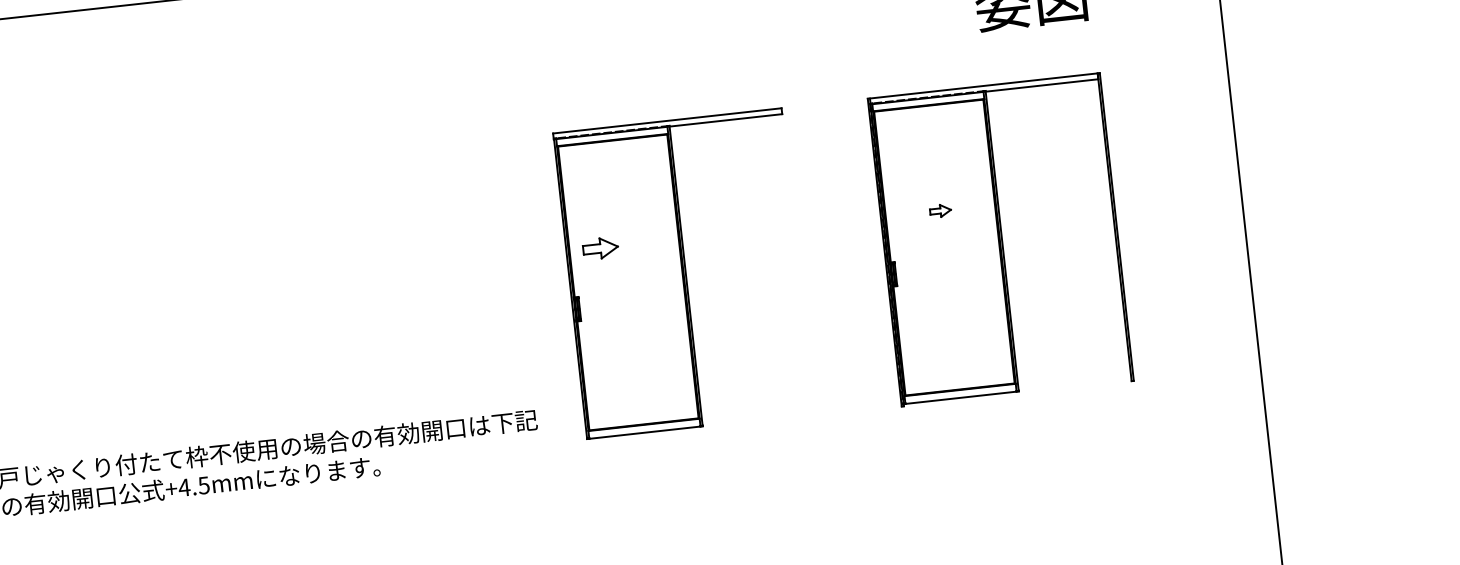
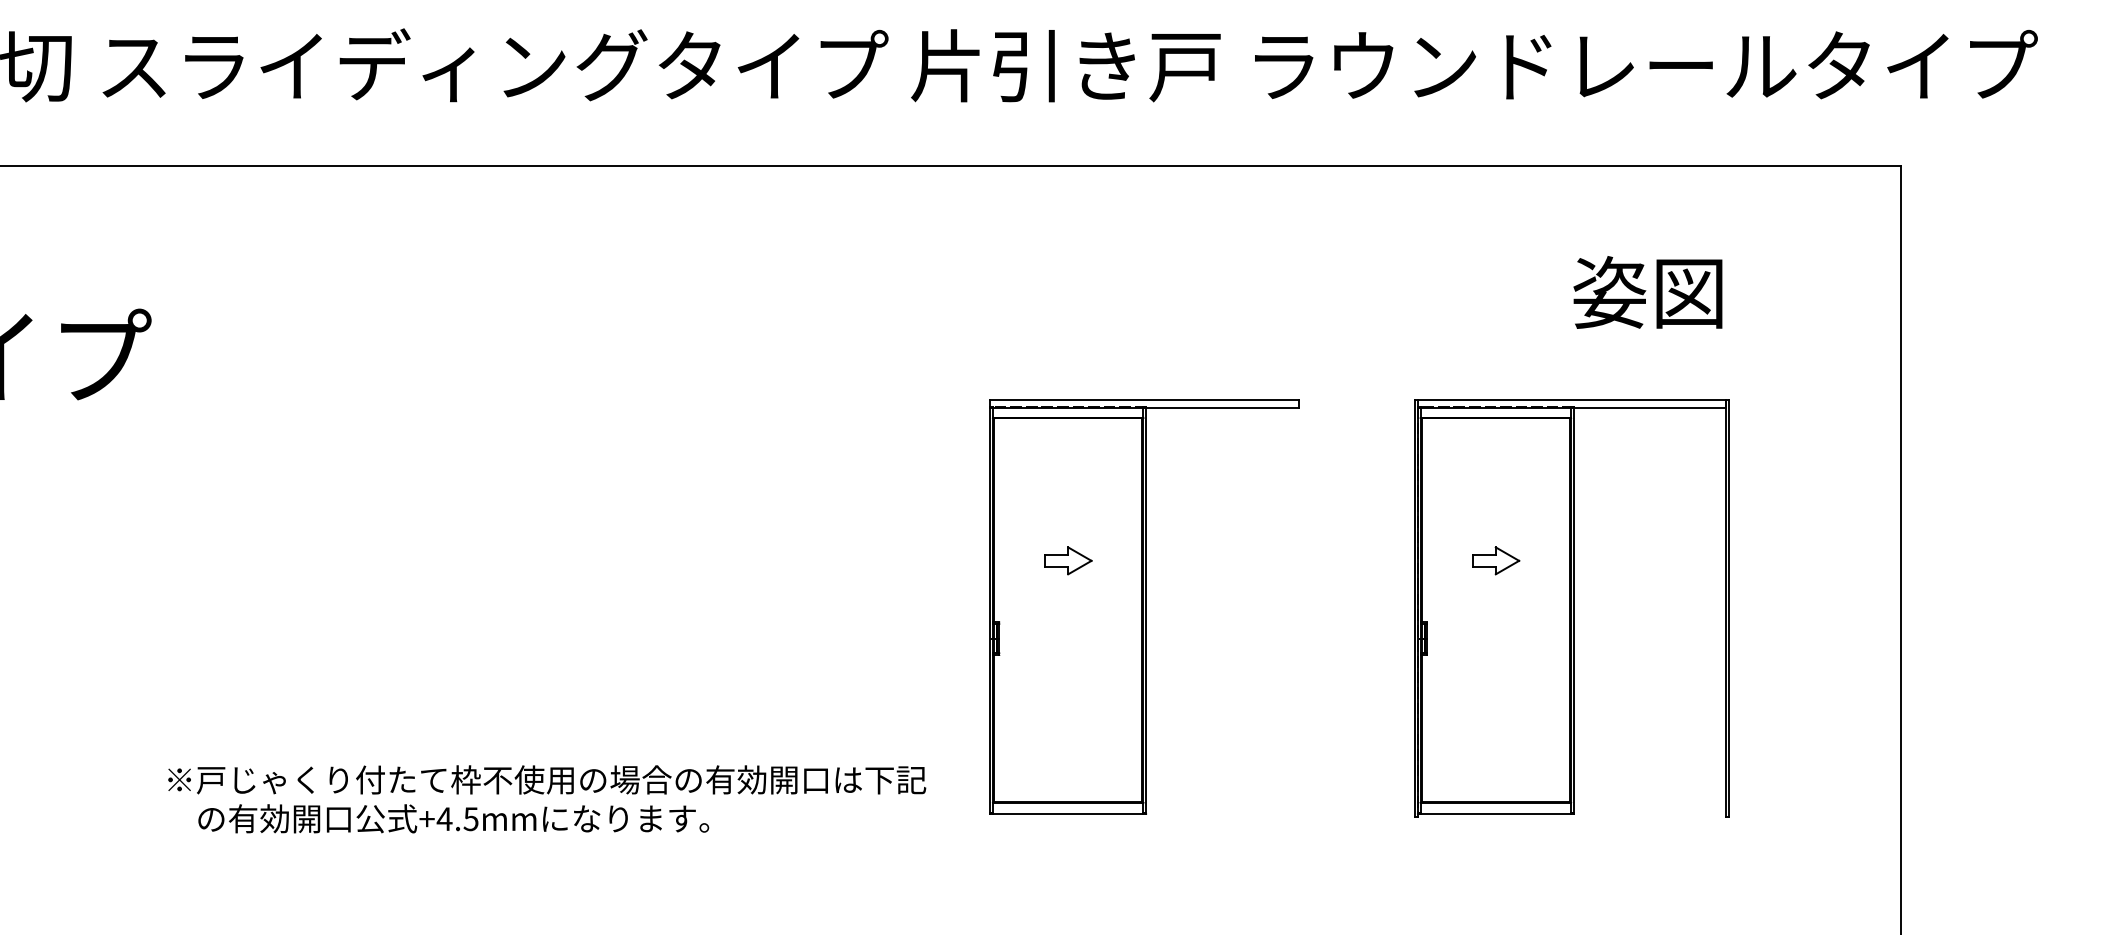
part: (940, 210) -> (1496, 560), size x1.67
part: (600, 248) -> (1068, 560), moved

